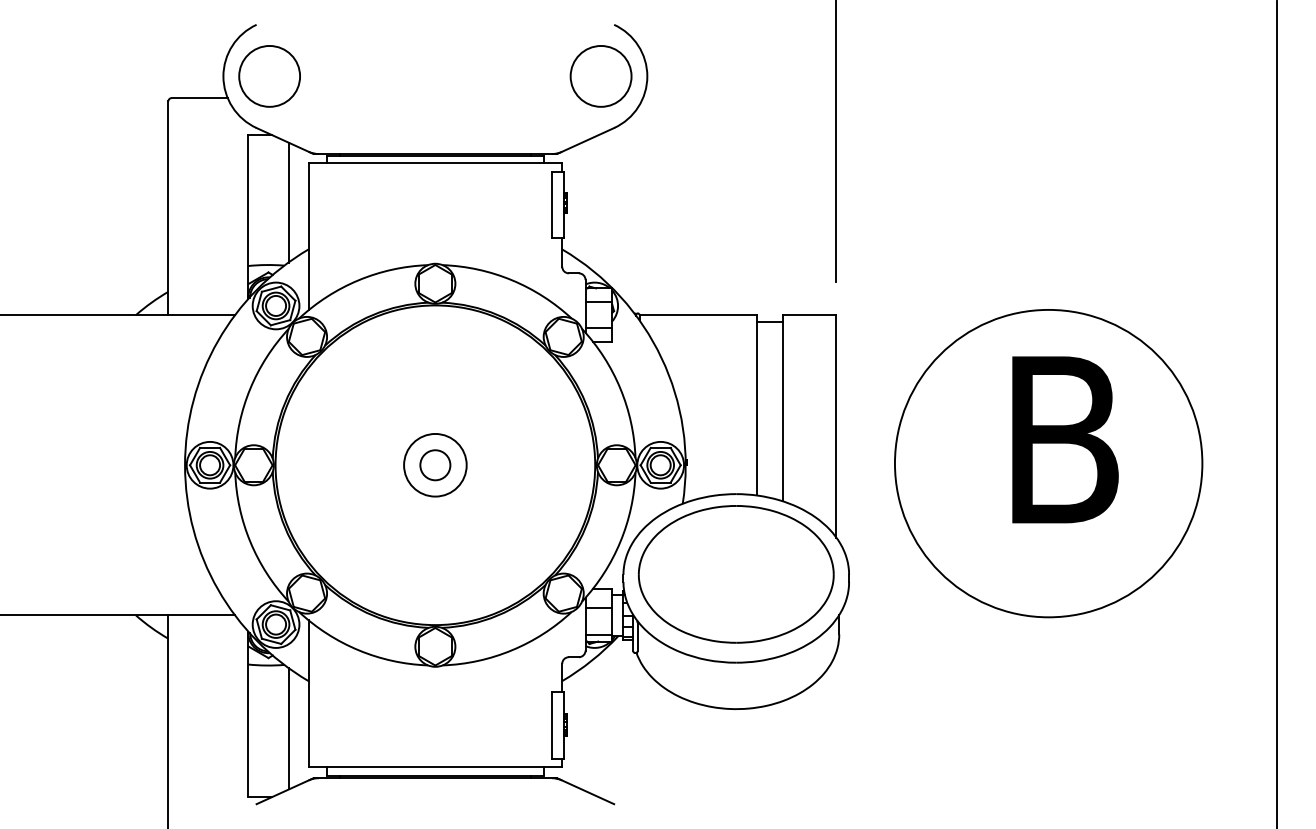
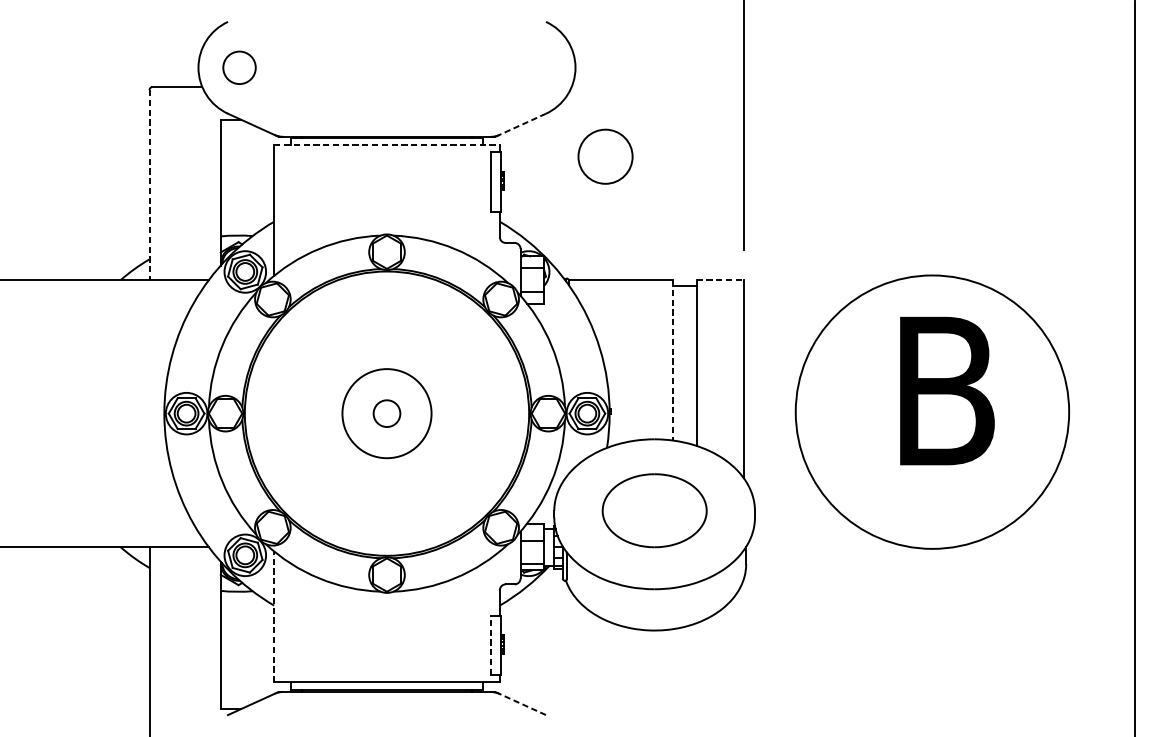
circle: (269, 76) -> (239, 67), size x0.6
circle: (600, 76) -> (605, 156), moved
line: (586, 140) -> (521, 124), solid -> dashed
line: (435, 163) -> (387, 145), solid -> dashed
line: (288, 202) -> (256, 179), removed
line: (168, 208) -> (149, 185), solid -> dashed
line: (809, 315) -> (719, 280), solid -> dashed
line: (756, 405) -> (672, 360), solid -> dashed
circle: (435, 464) -> (387, 412), size x1.6
part: (736, 574) -> (654, 510), size x0.6
line: (308, 693) -> (274, 616), solid -> dashed
line: (551, 725) -> (490, 645), solid -> dashed
line: (288, 727) -> (256, 646), removed
line: (586, 791) -> (521, 703), solid -> dashed

